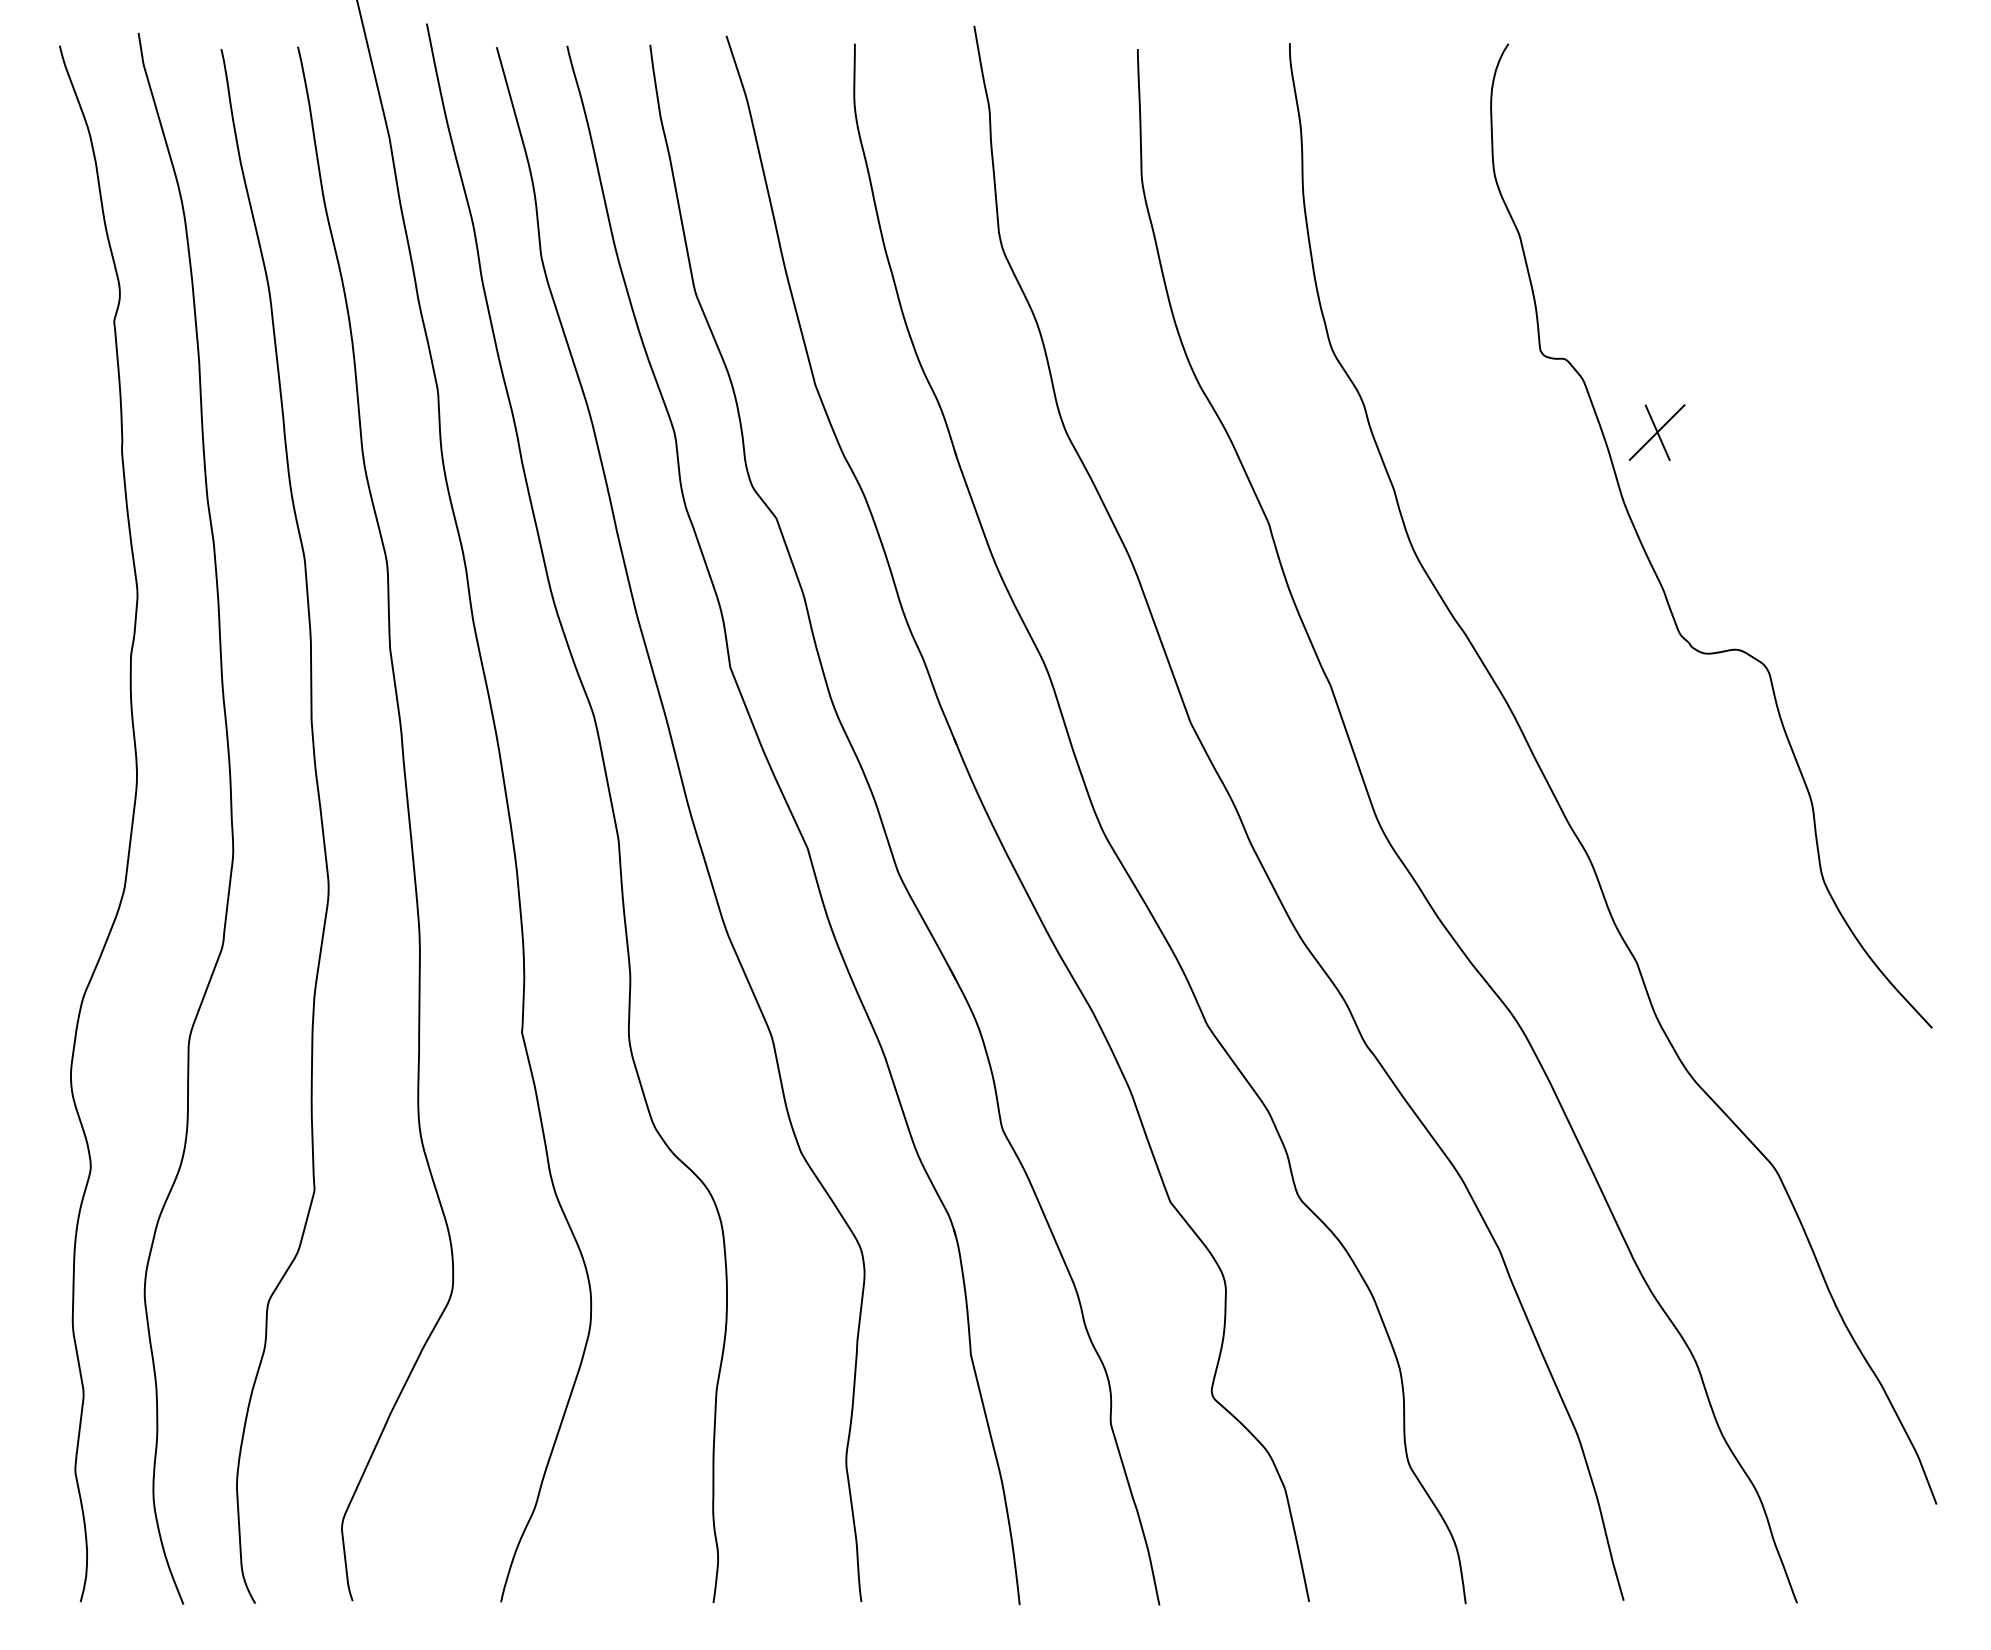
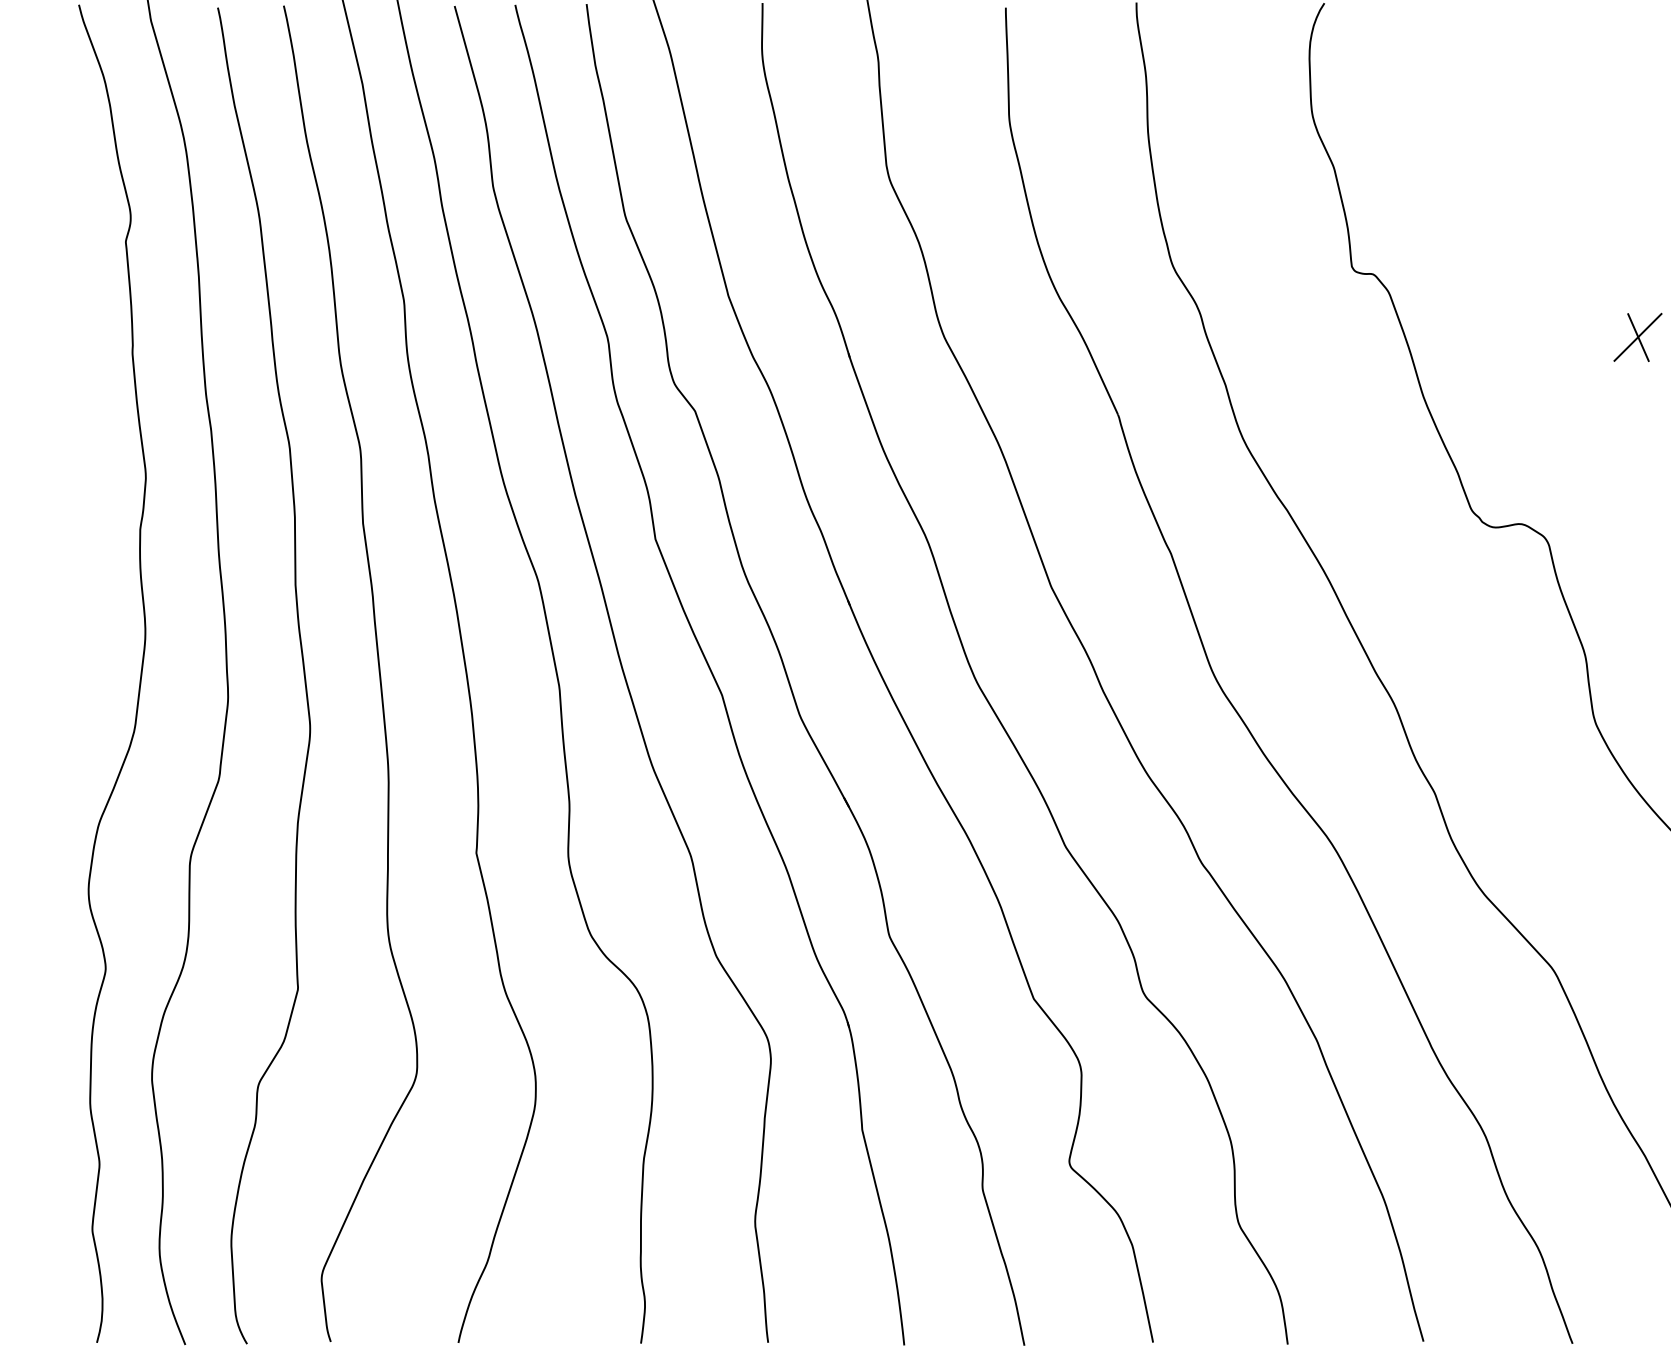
part: (1656, 432) -> (1637, 337), moved

